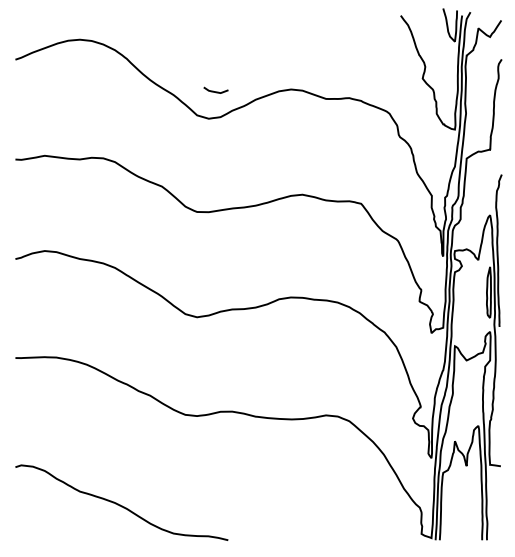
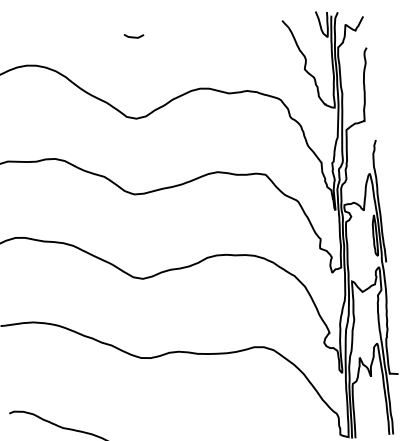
curve: (215, 91) -> (133, 36), moved

